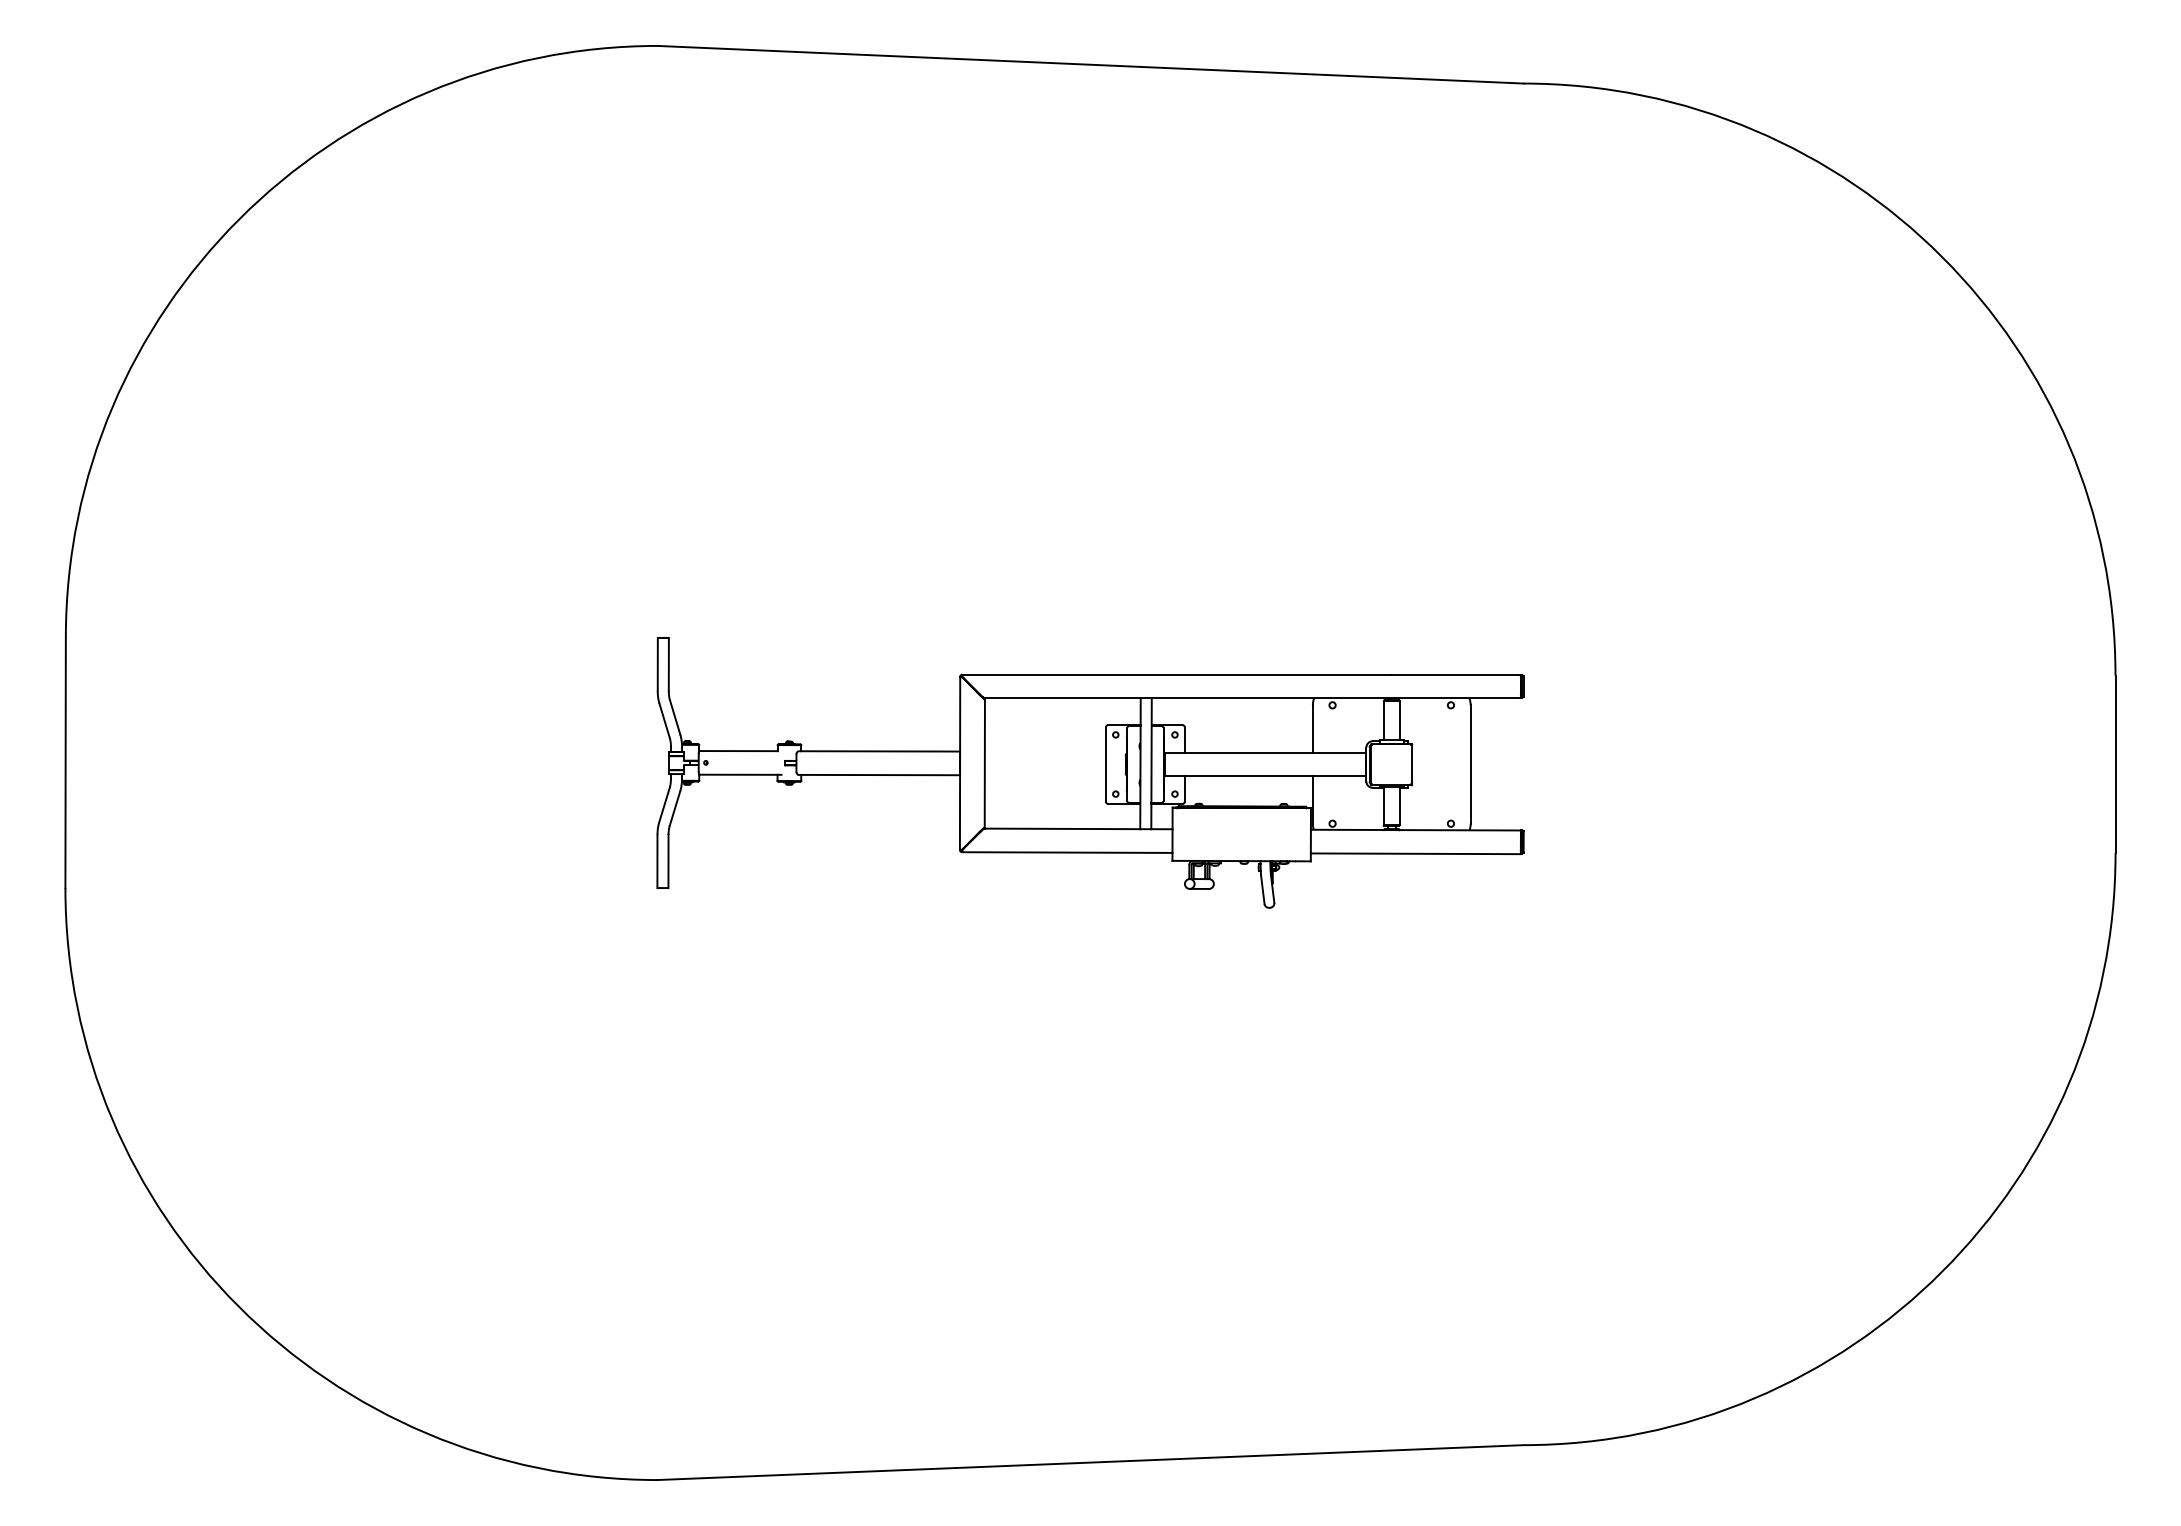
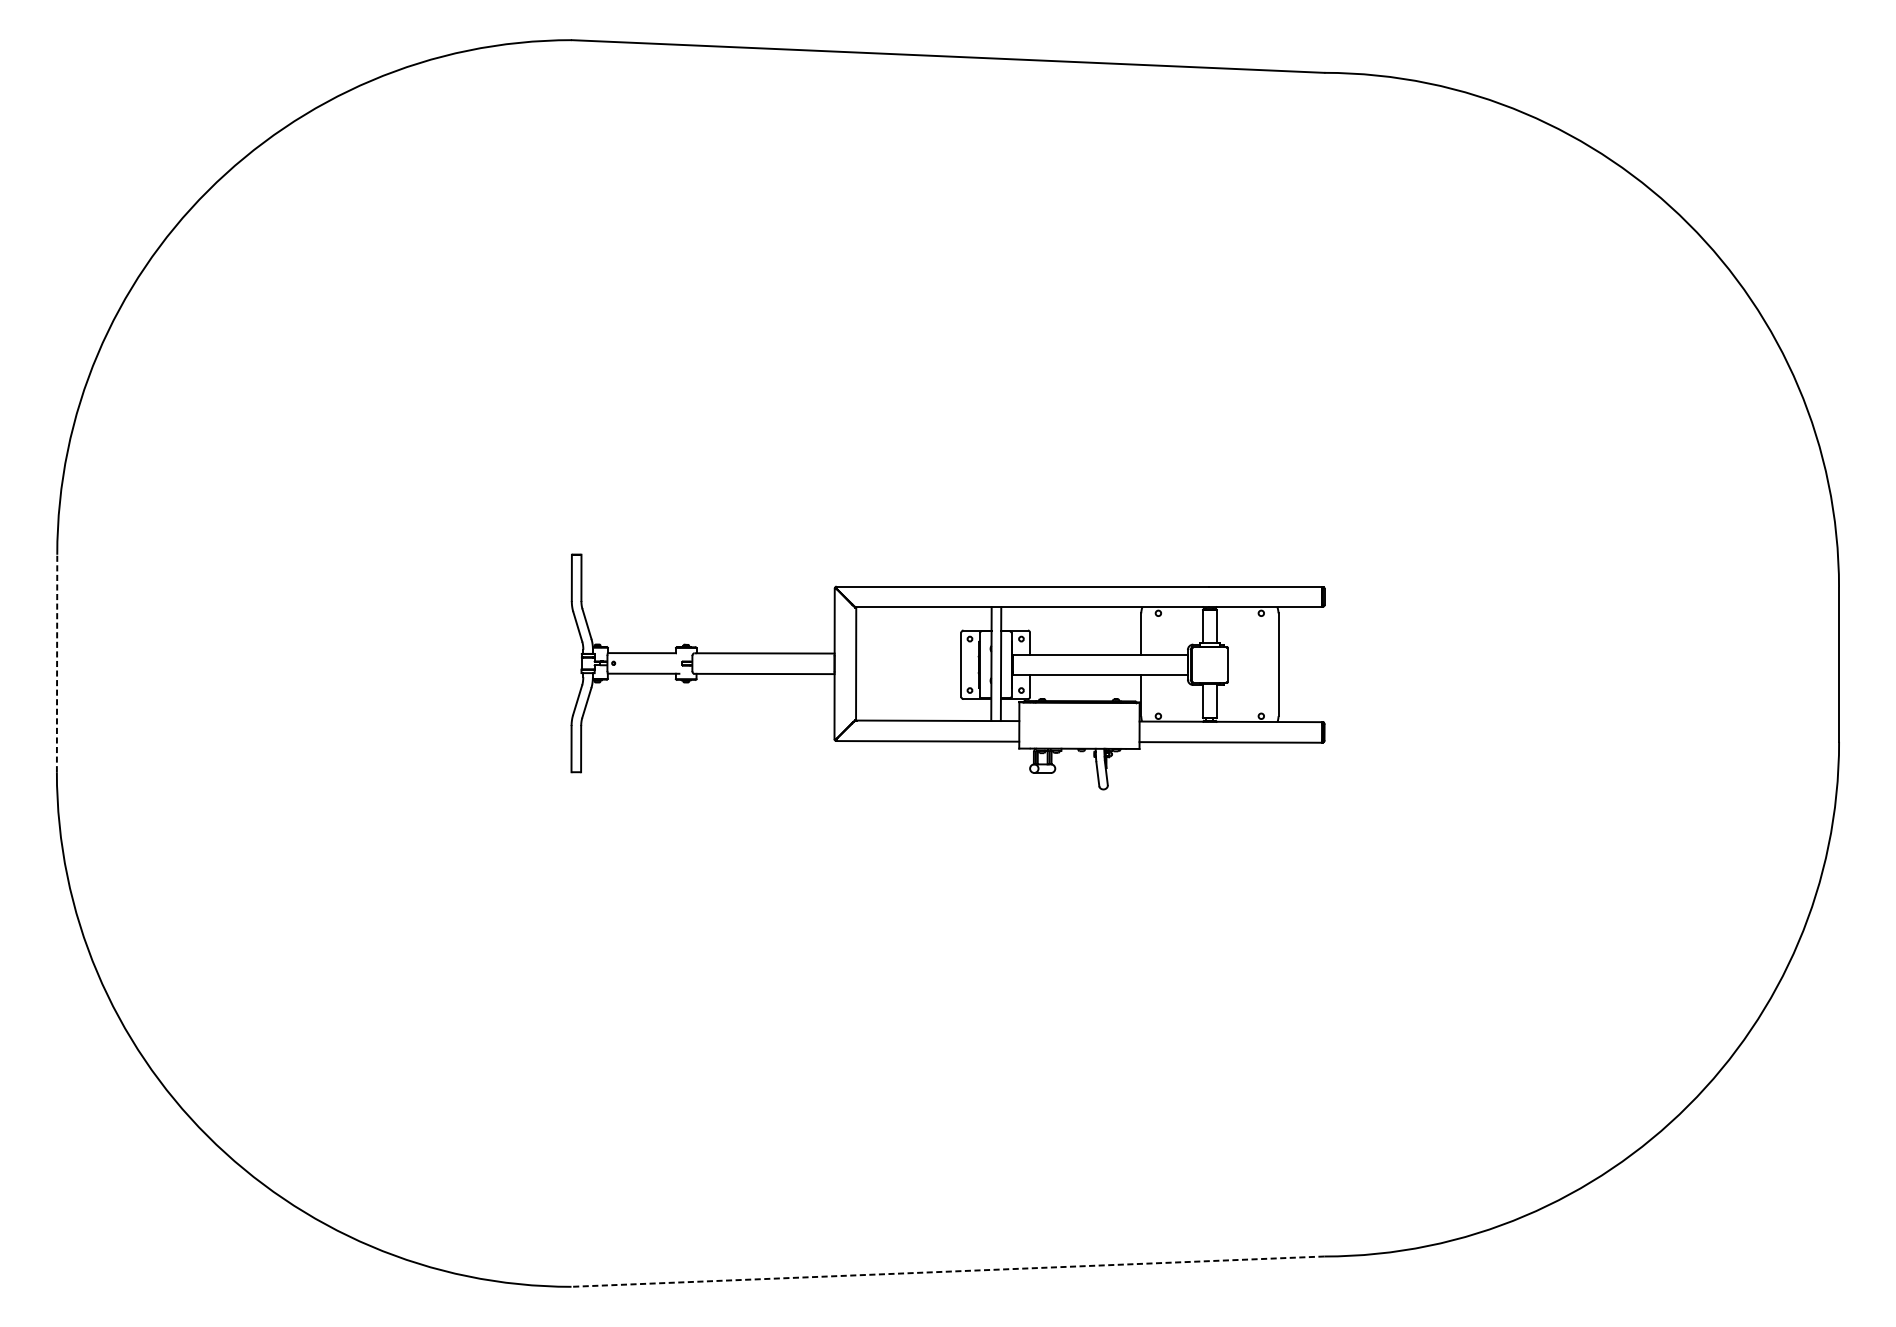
line: (65, 762) -> (56, 663), solid -> dashed
line: (1090, 1462) -> (948, 1271), solid -> dashed

